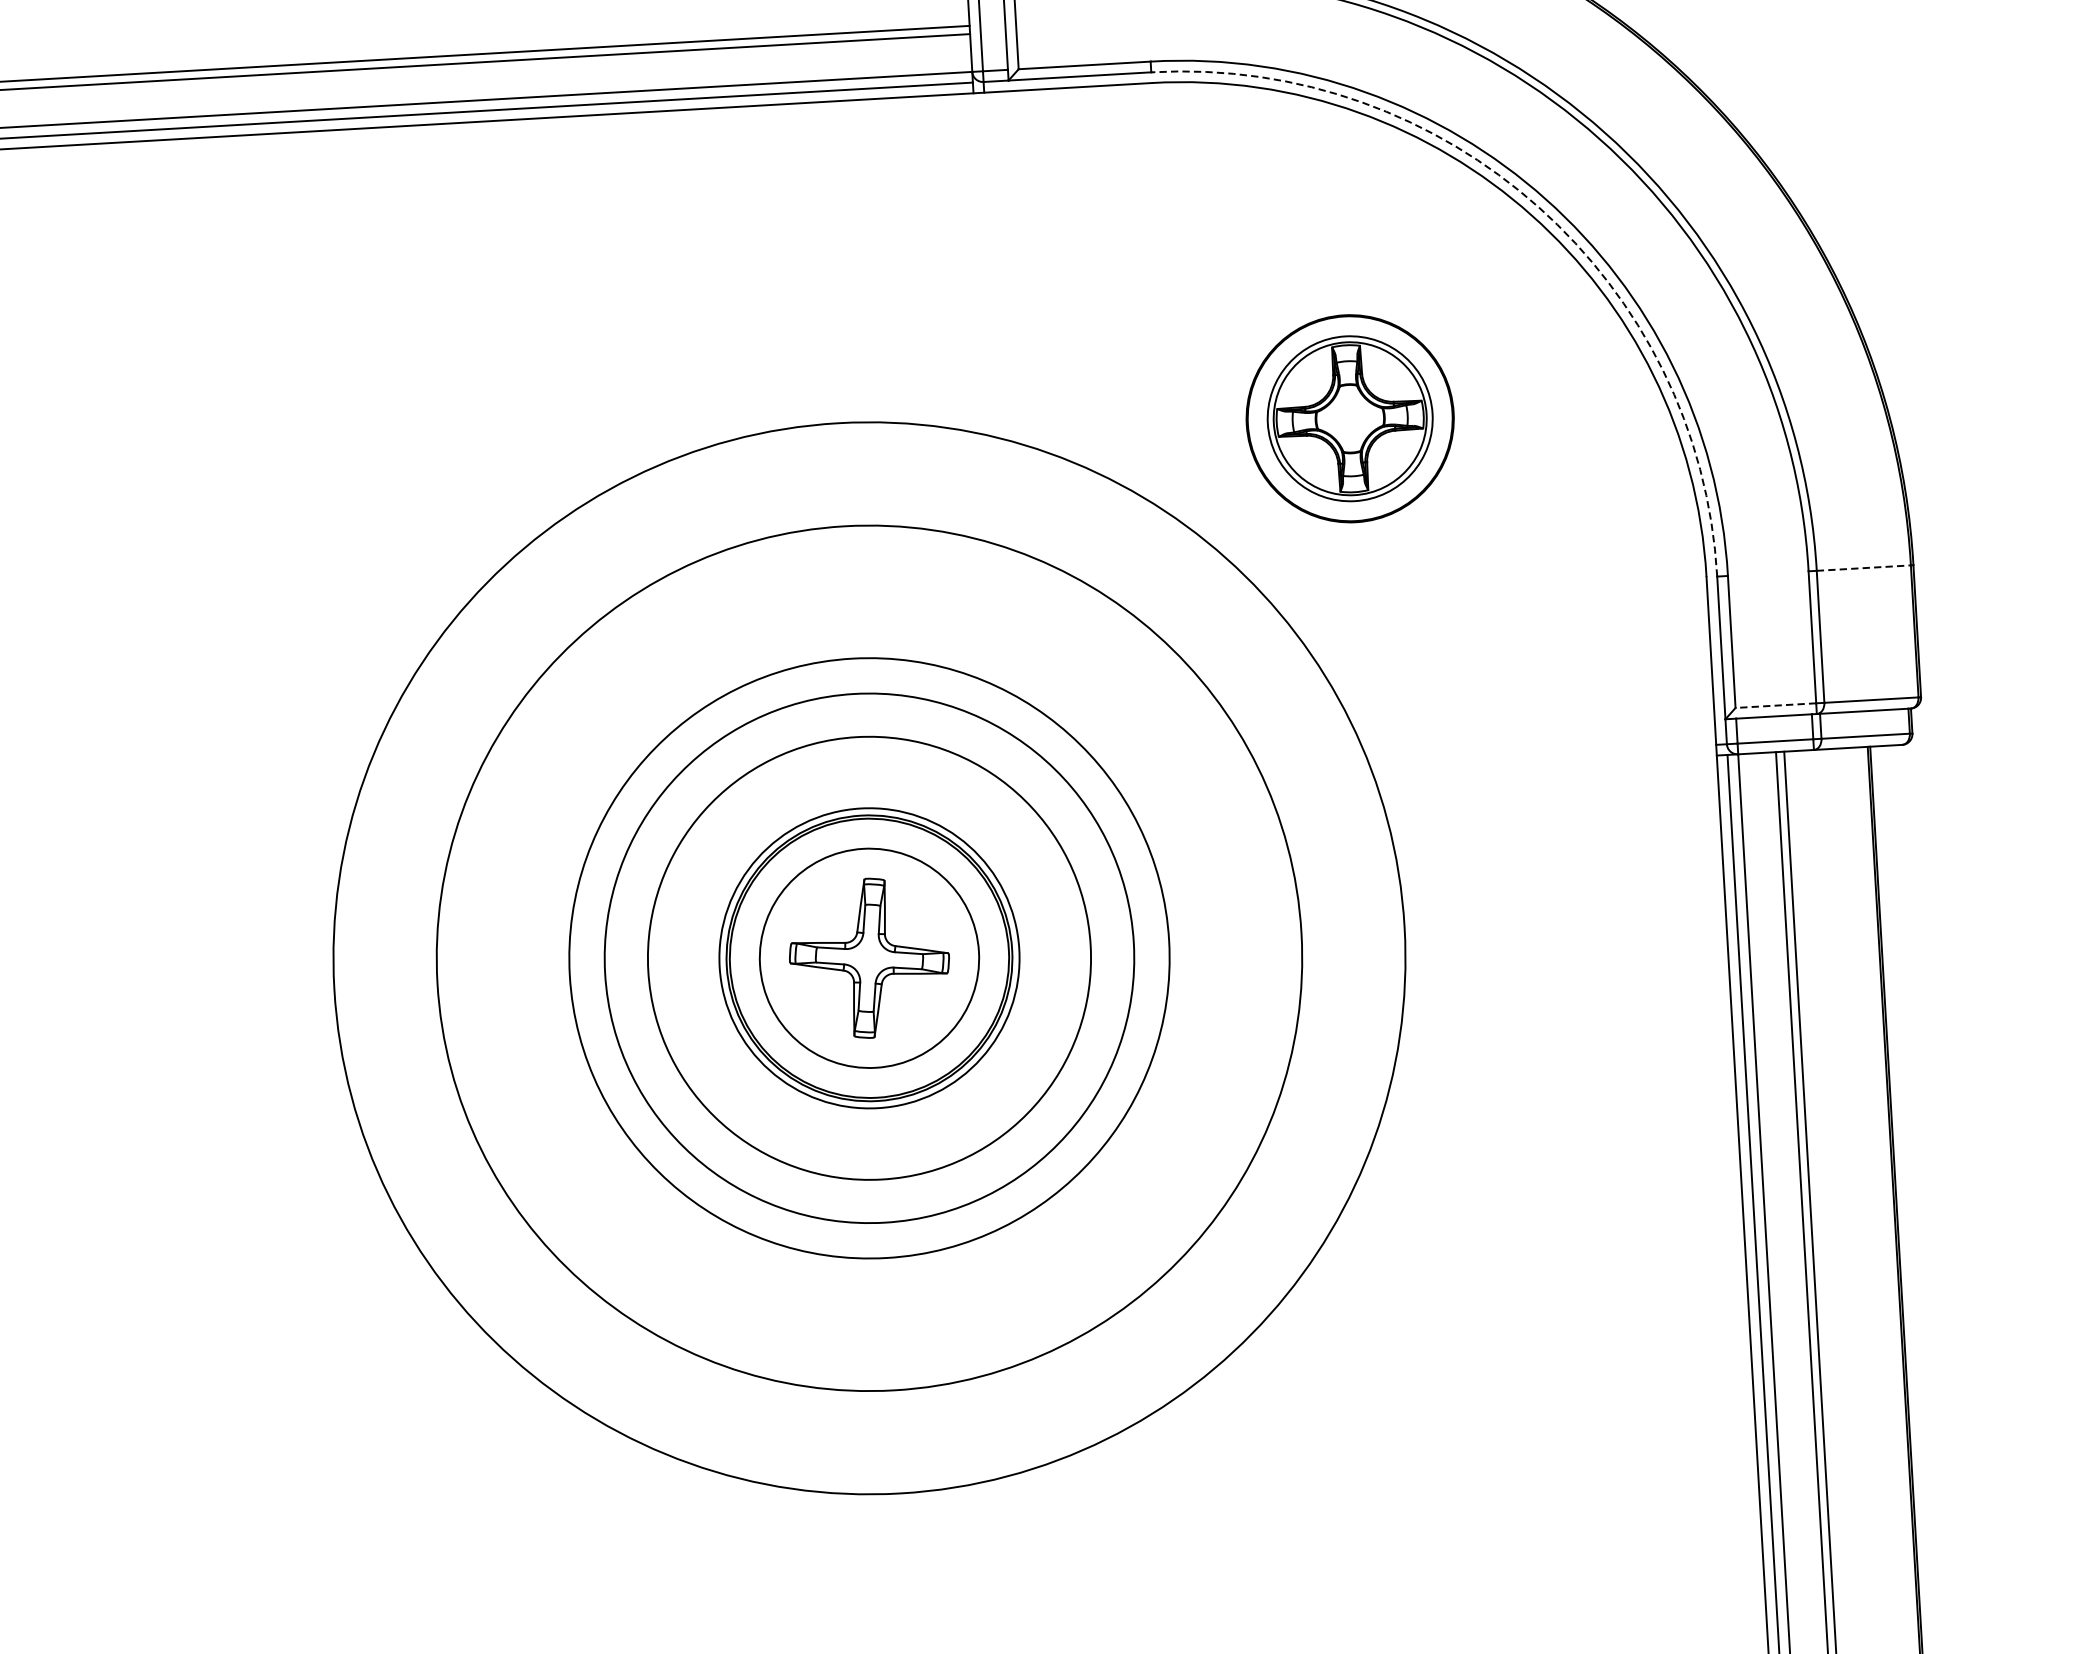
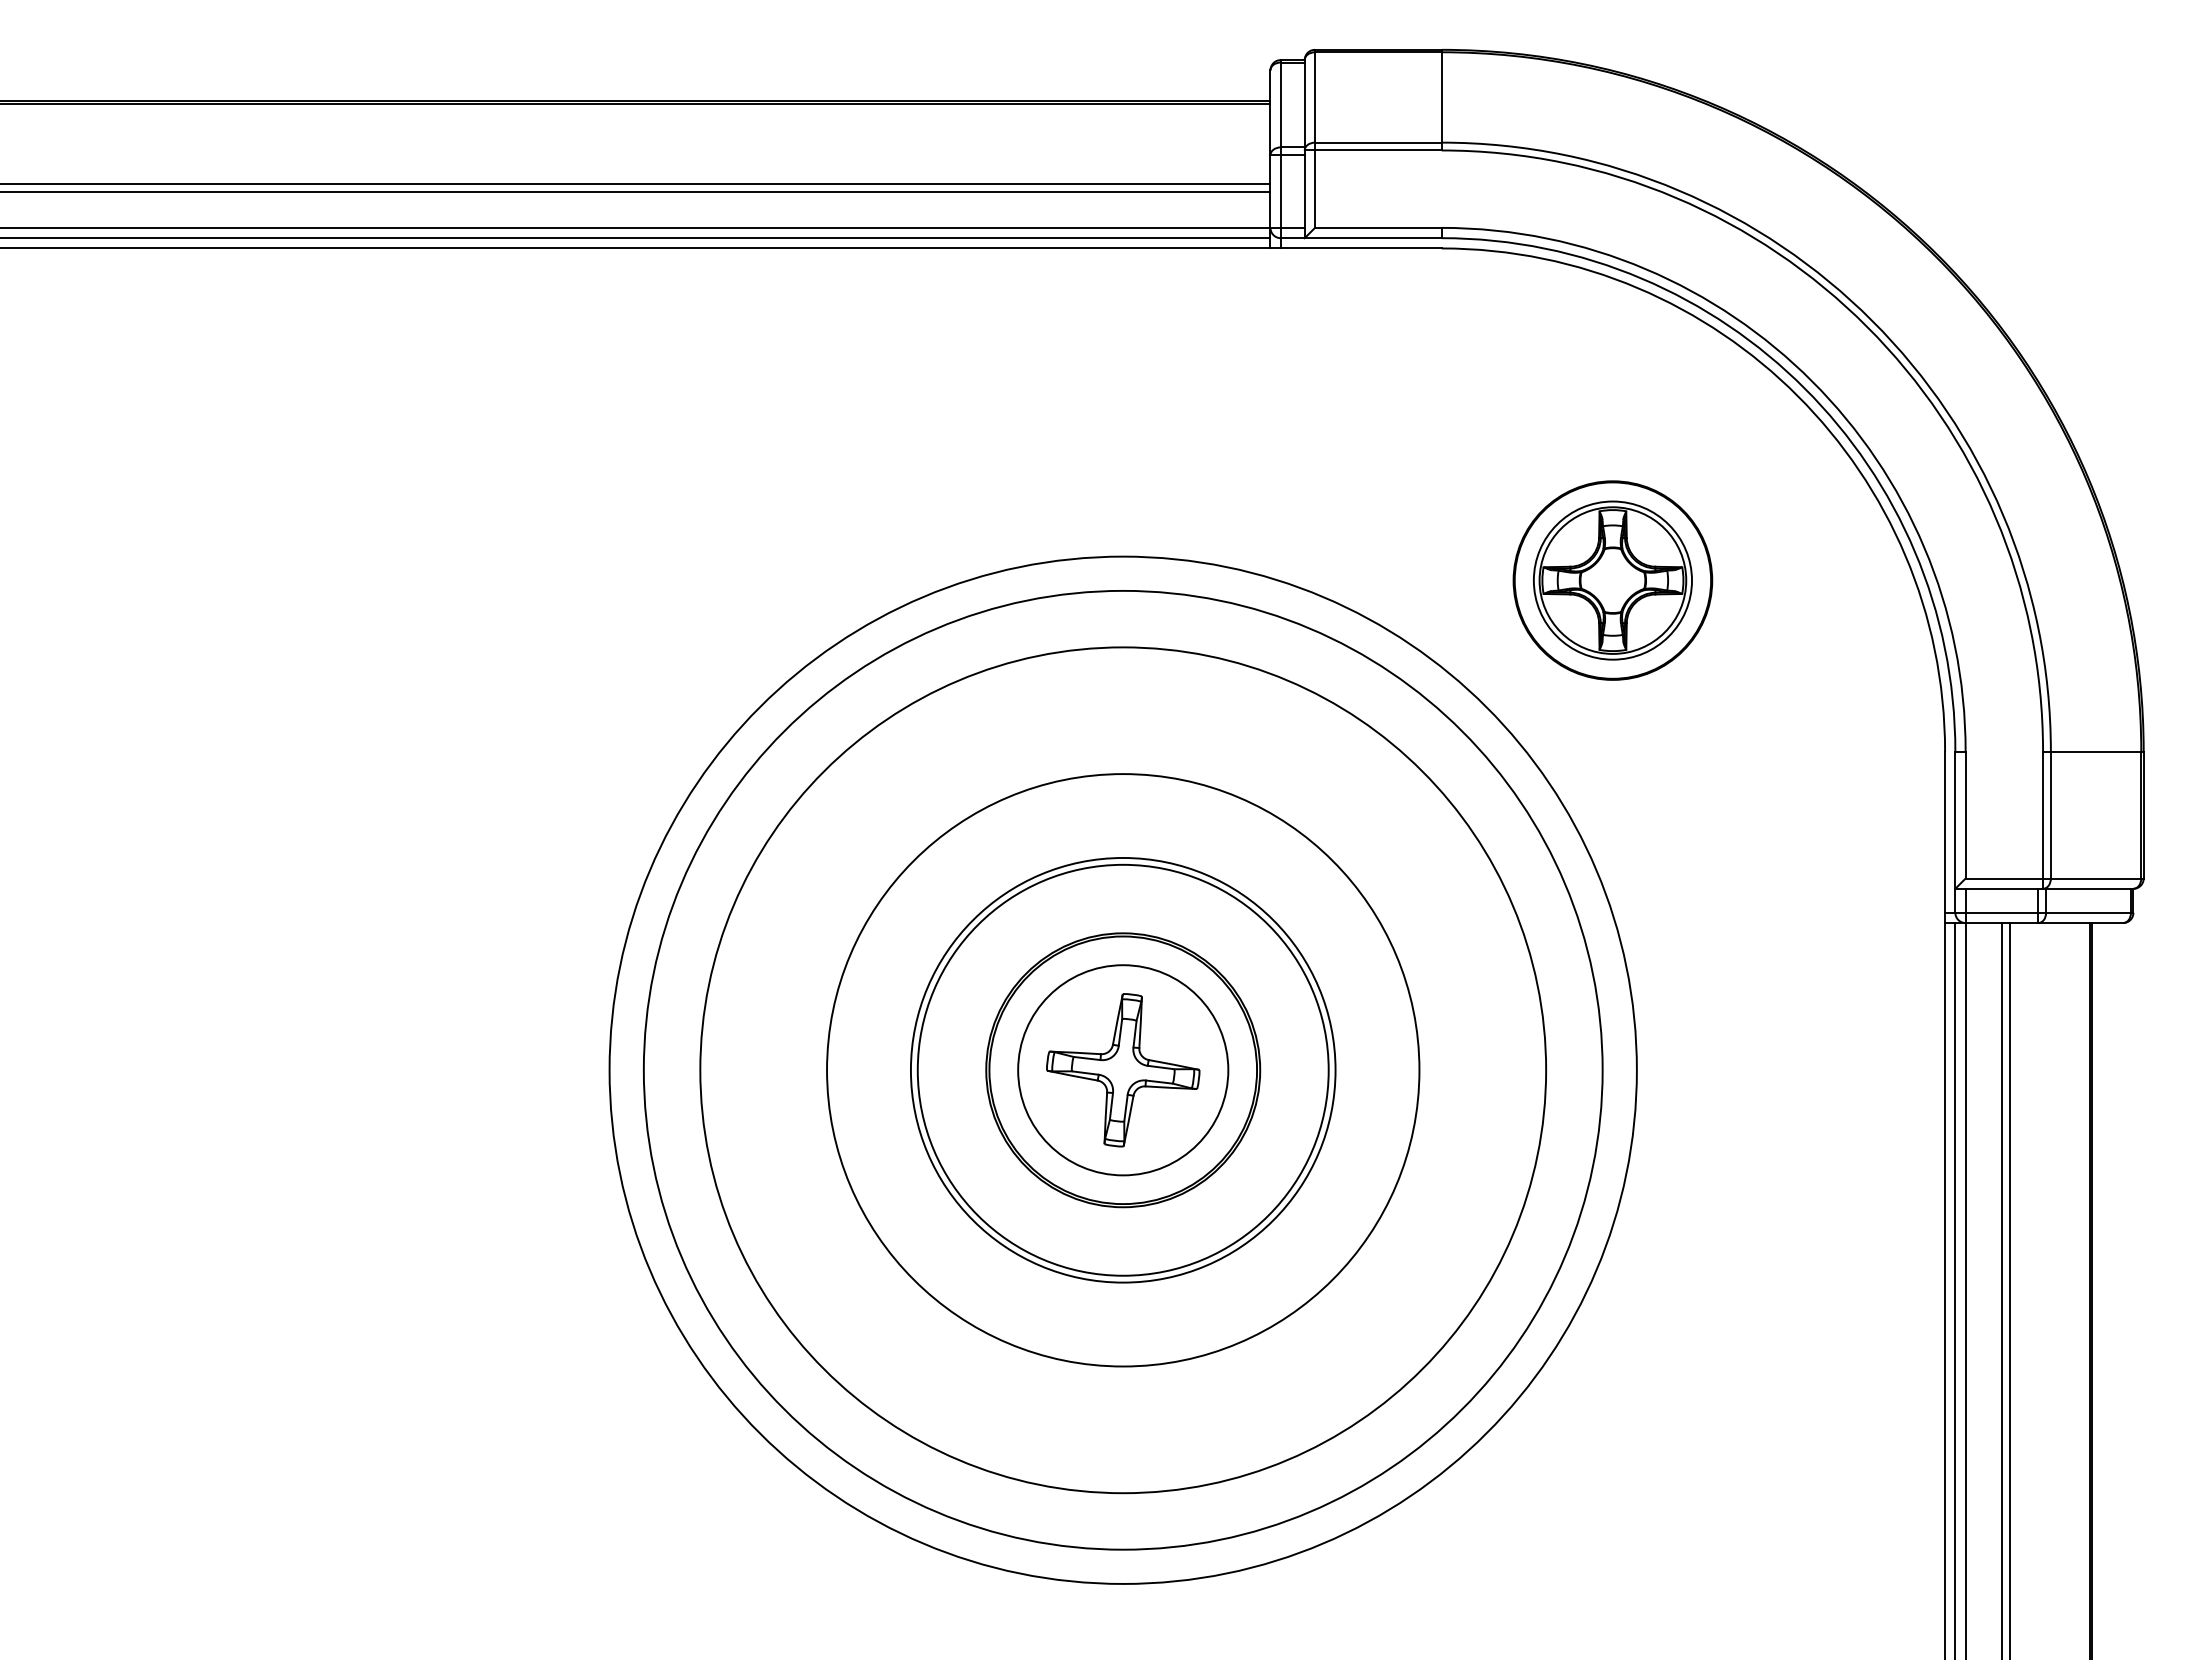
arc: (1538, 207) -> (1804, 388), dashed -> solid
line: (1864, 567) -> (2096, 751), dashed -> solid
line: (1776, 705) -> (2004, 878), dashed -> solid
circle: (868, 957) -> (1122, 1069), size x1.43
circle: (868, 957) -> (1122, 1069), size x1.67
circle: (869, 958) -> (1123, 1070), size x0.71
circle: (869, 958) -> (1123, 1070), size x1.67

